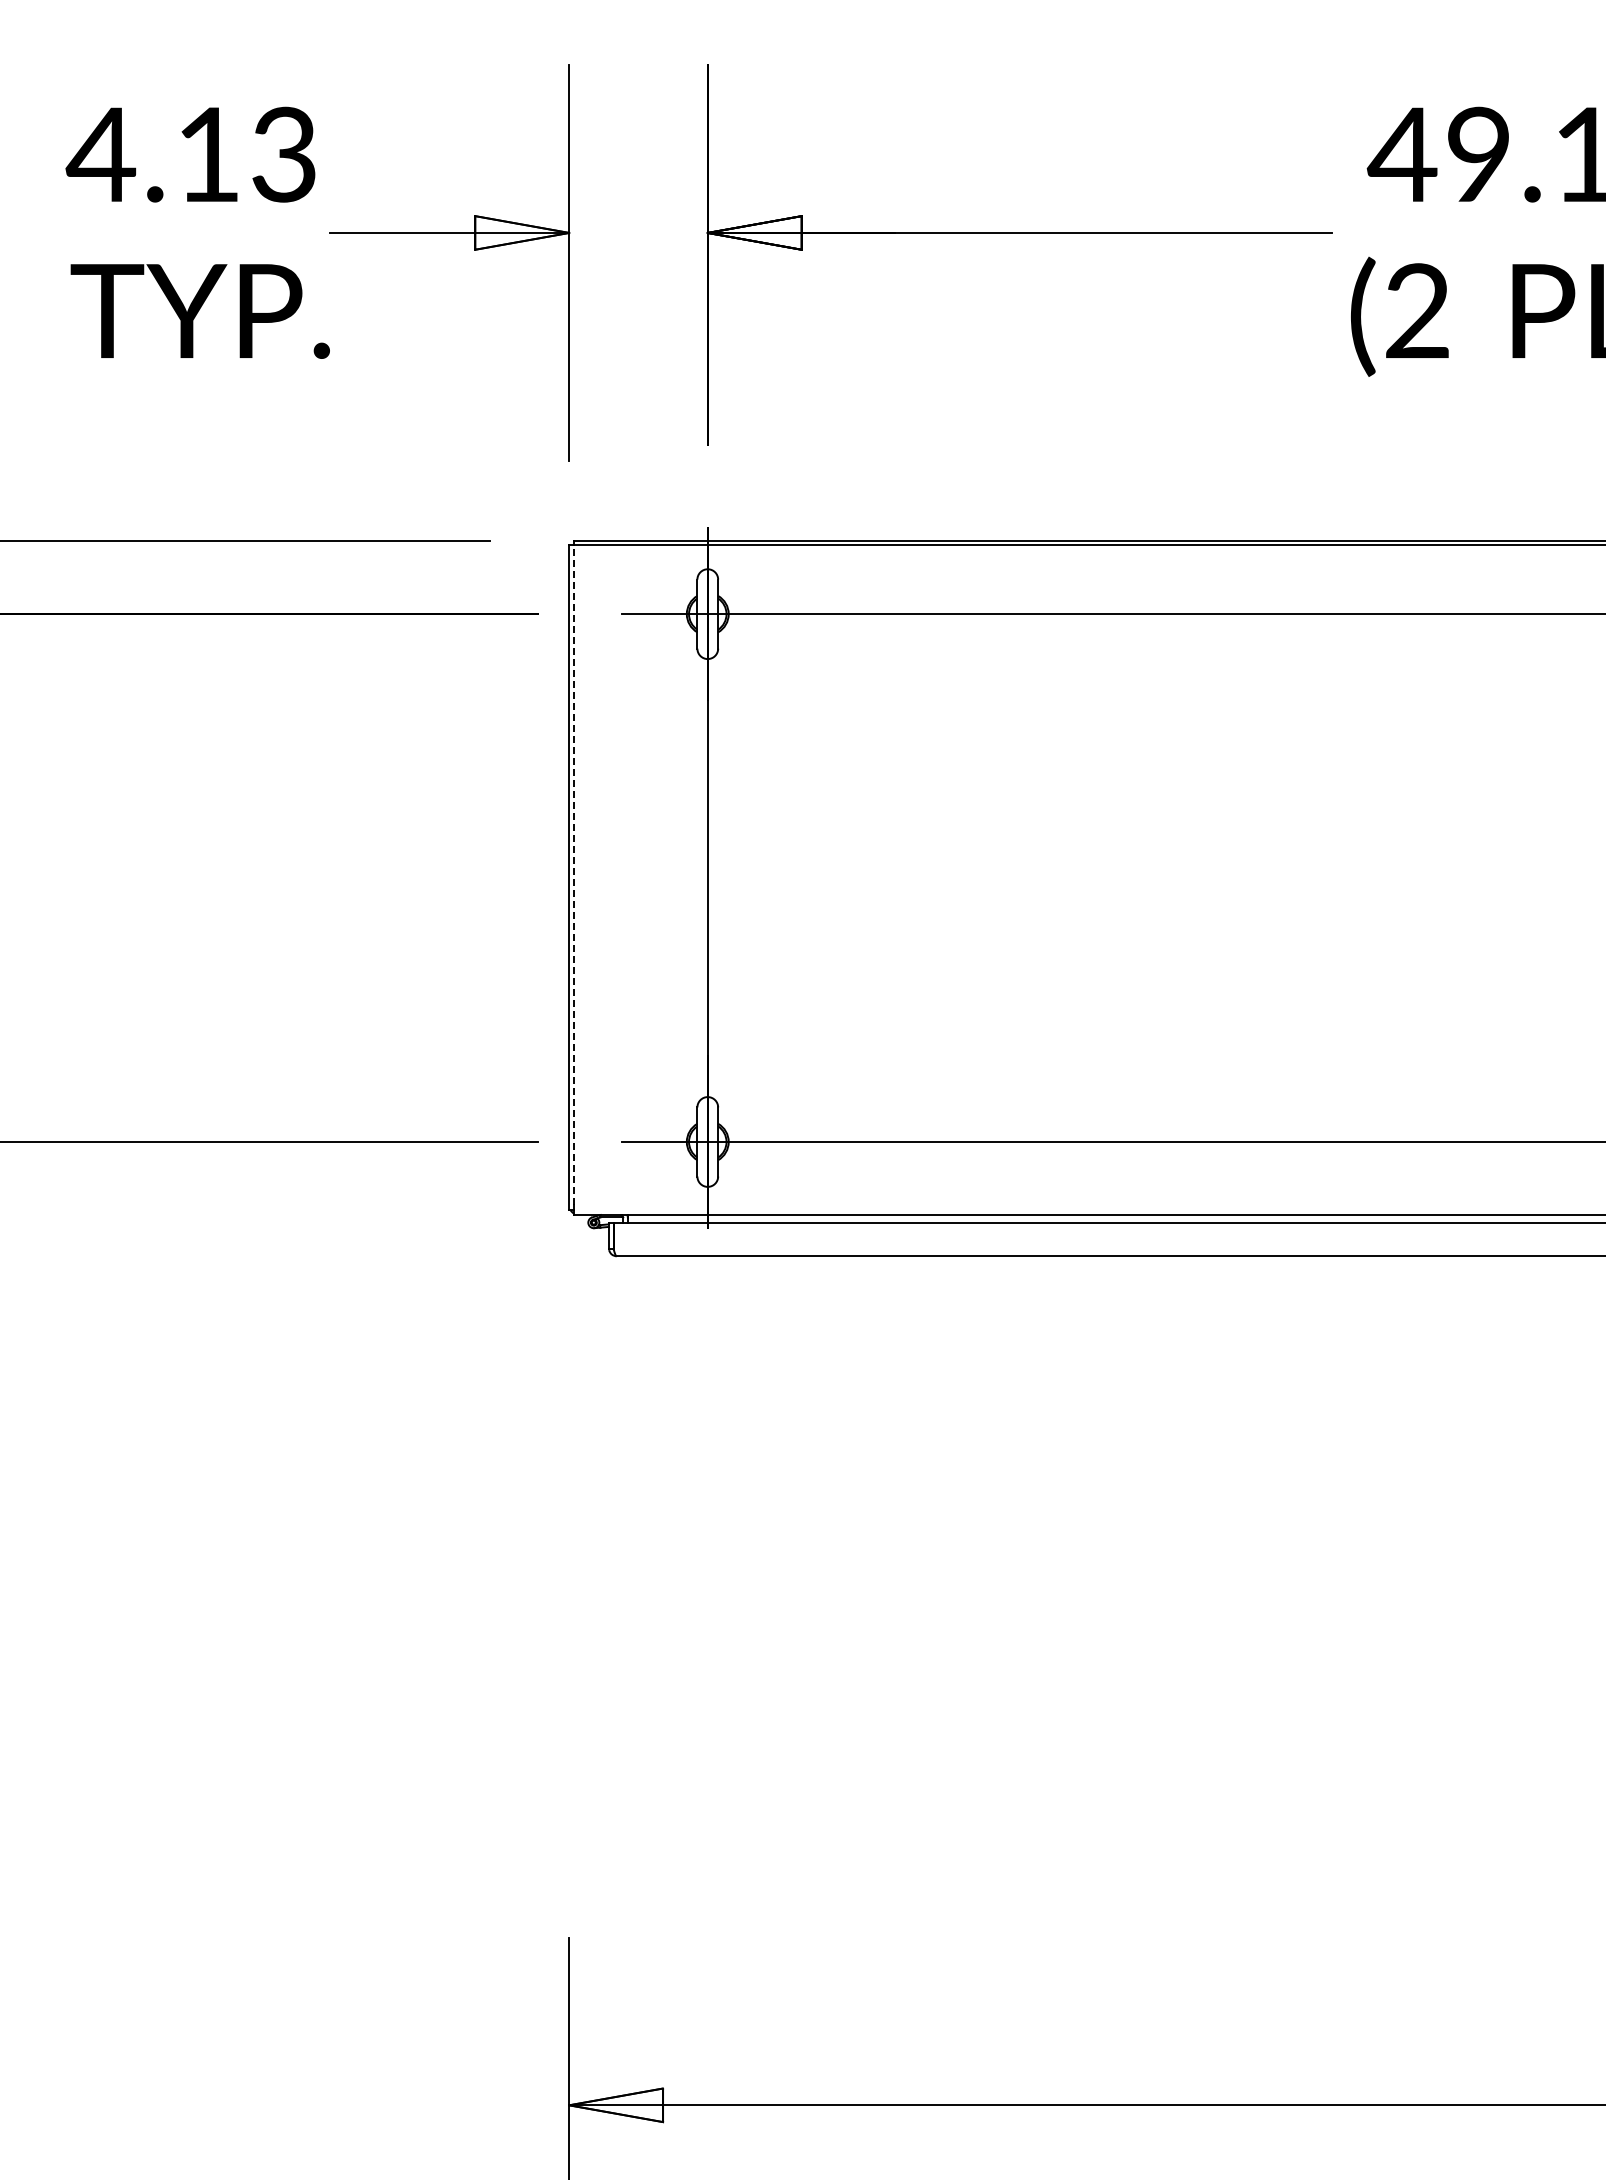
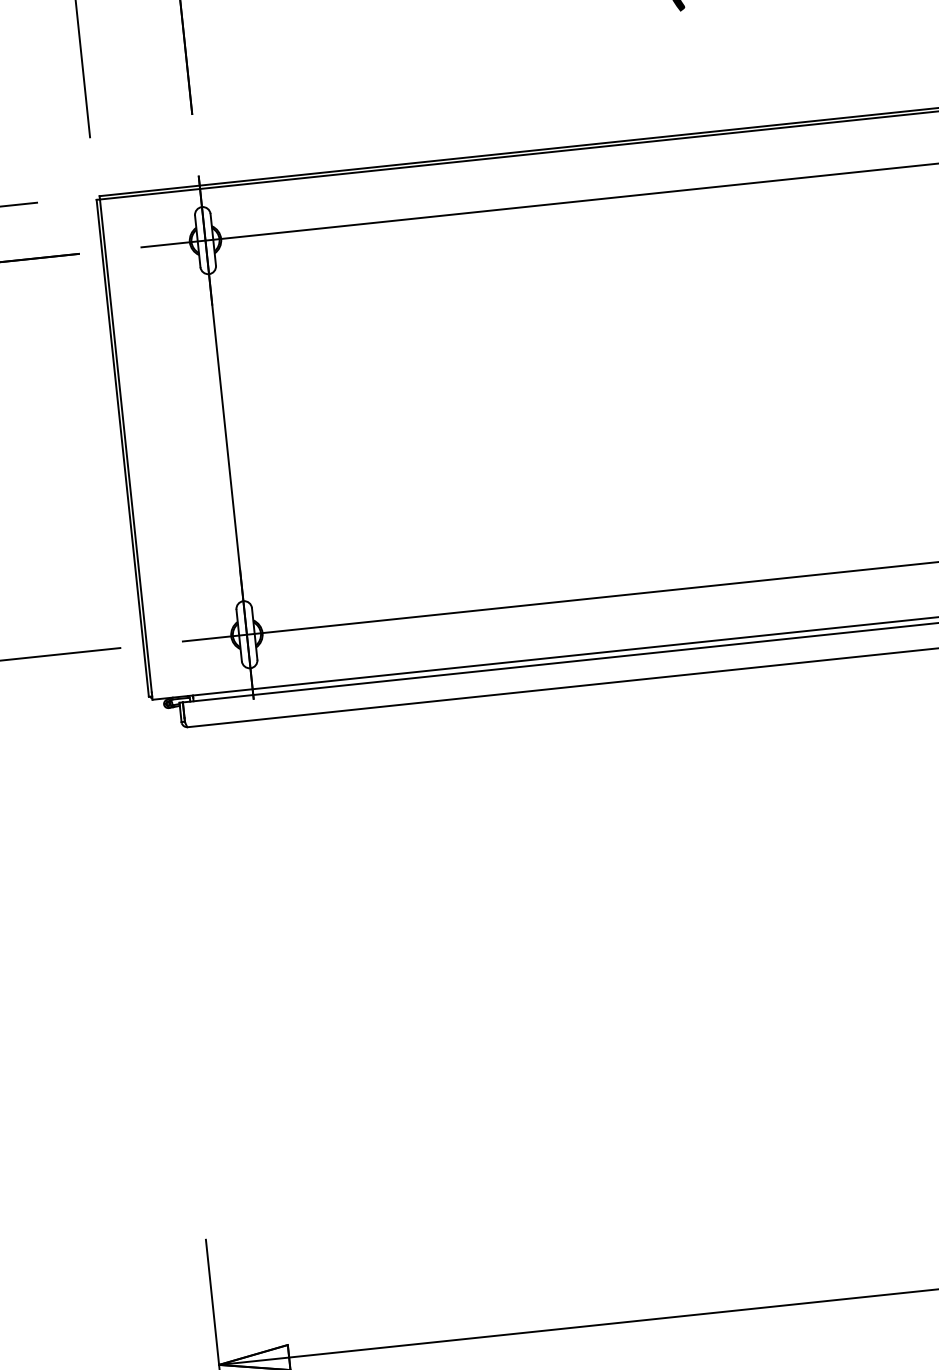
line: (573, 874) -> (125, 445), dashed -> solid

